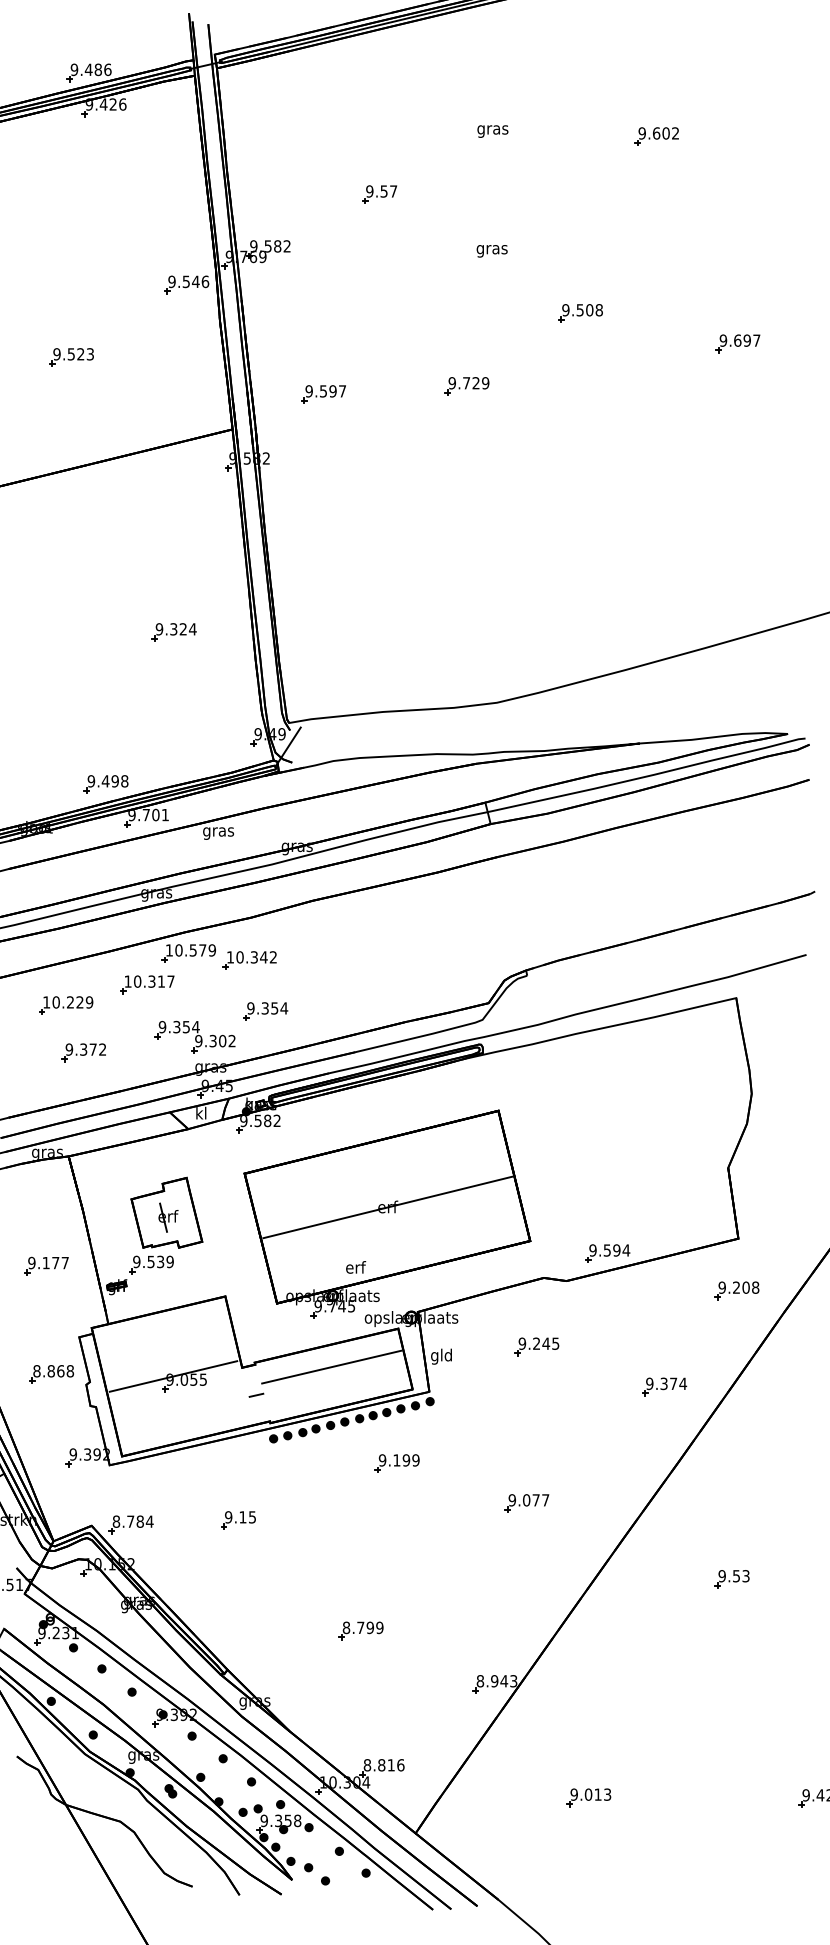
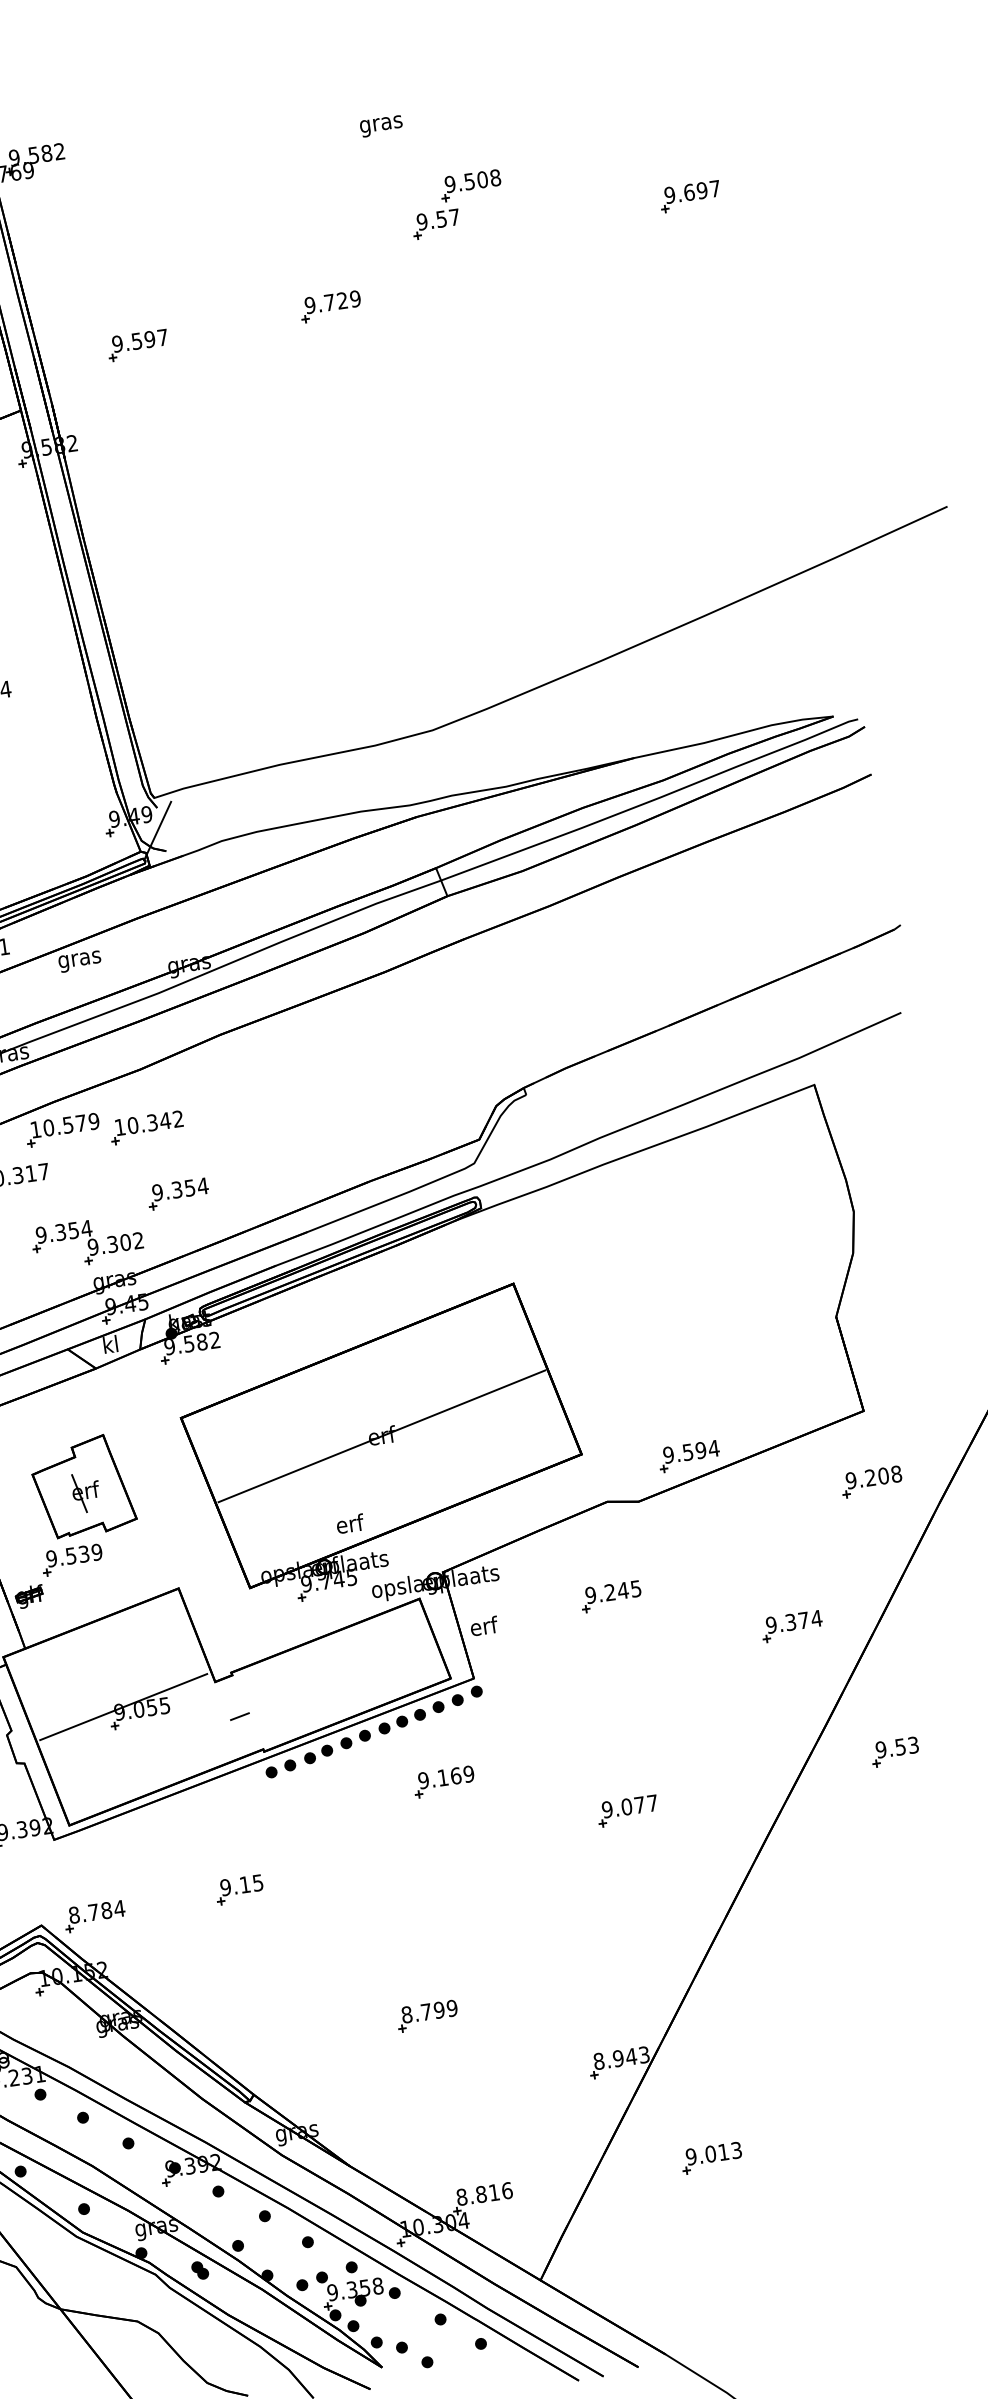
part: (379, 194) -> (435, 224), moved
text: (491, 251) -> (380, 126), moved
text: (441, 1356) -> (483, 1628), gld -> erf
line: (331, 1366) -> (336, 1663), removed
text: (406, 1460) -> (456, 1776), 9.199 -> 9.169
part: (731, 1579) -> (894, 1752), moved
part: (588, 1797) -> (711, 2157), moved

